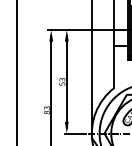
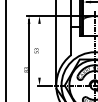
line: (66, 81) -> (39, 50), removed

